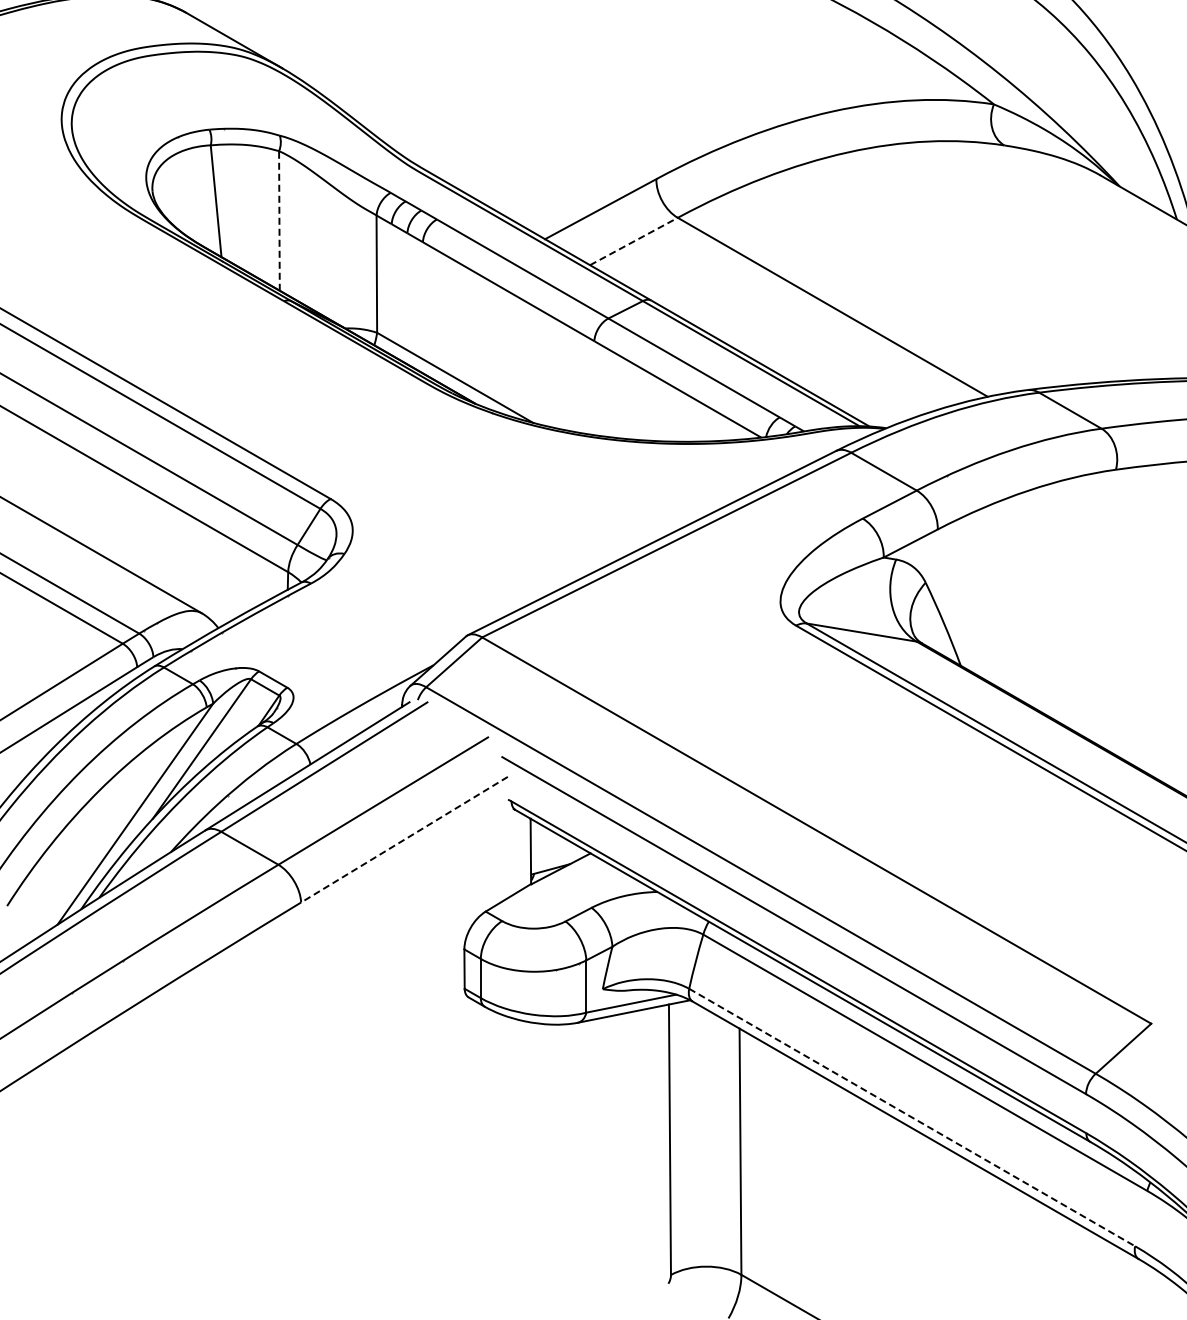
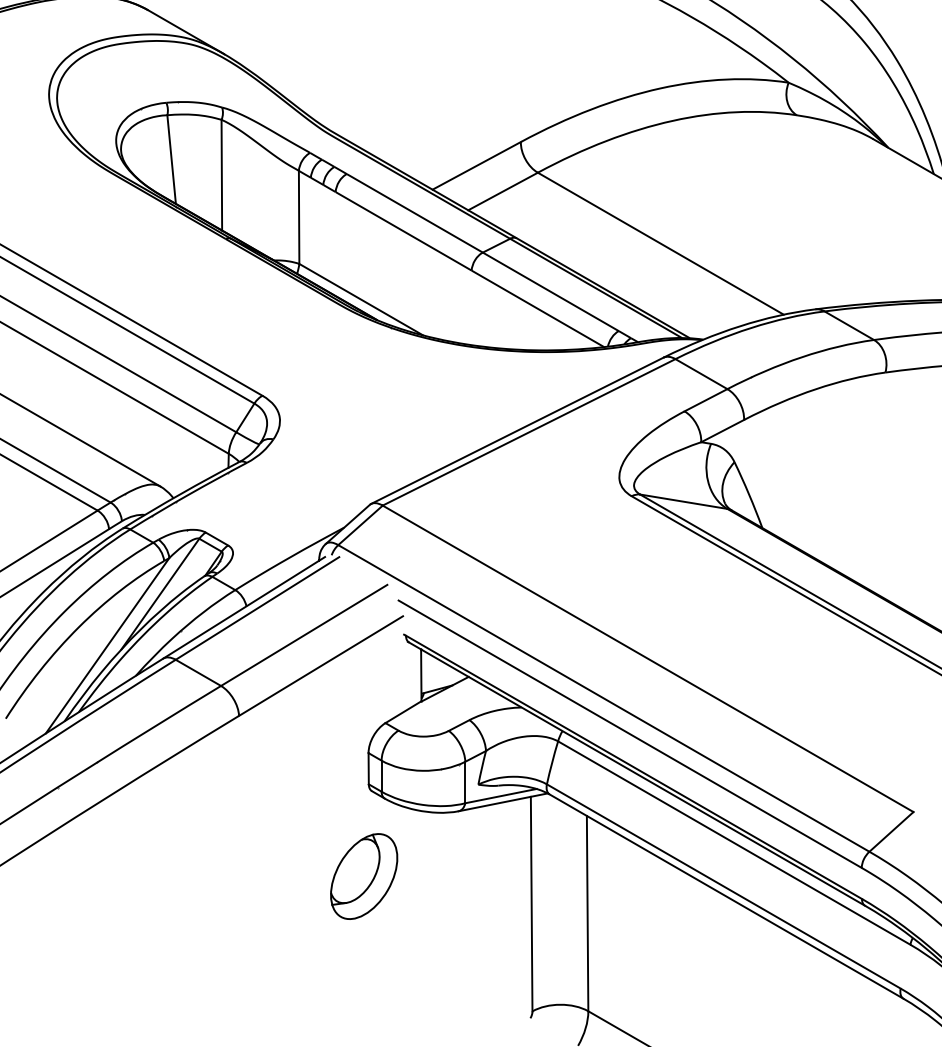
line: (279, 220) -> (221, 174), dashed -> solid
line: (633, 241) -> (502, 191), dashed -> solid
line: (404, 839) -> (321, 665), dashed -> solid
part: (458, 1104) -> (363, 876), added
line: (912, 1117) -> (724, 886), dashed -> solid

